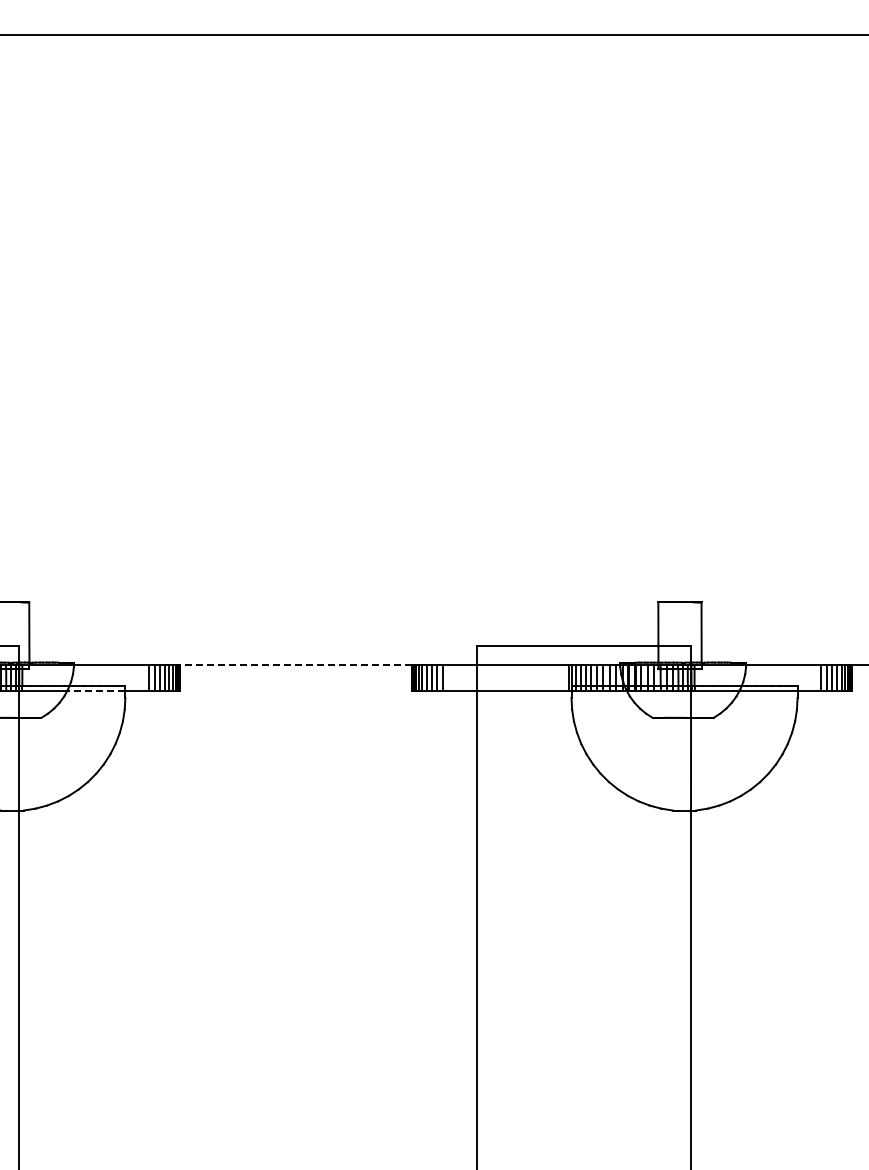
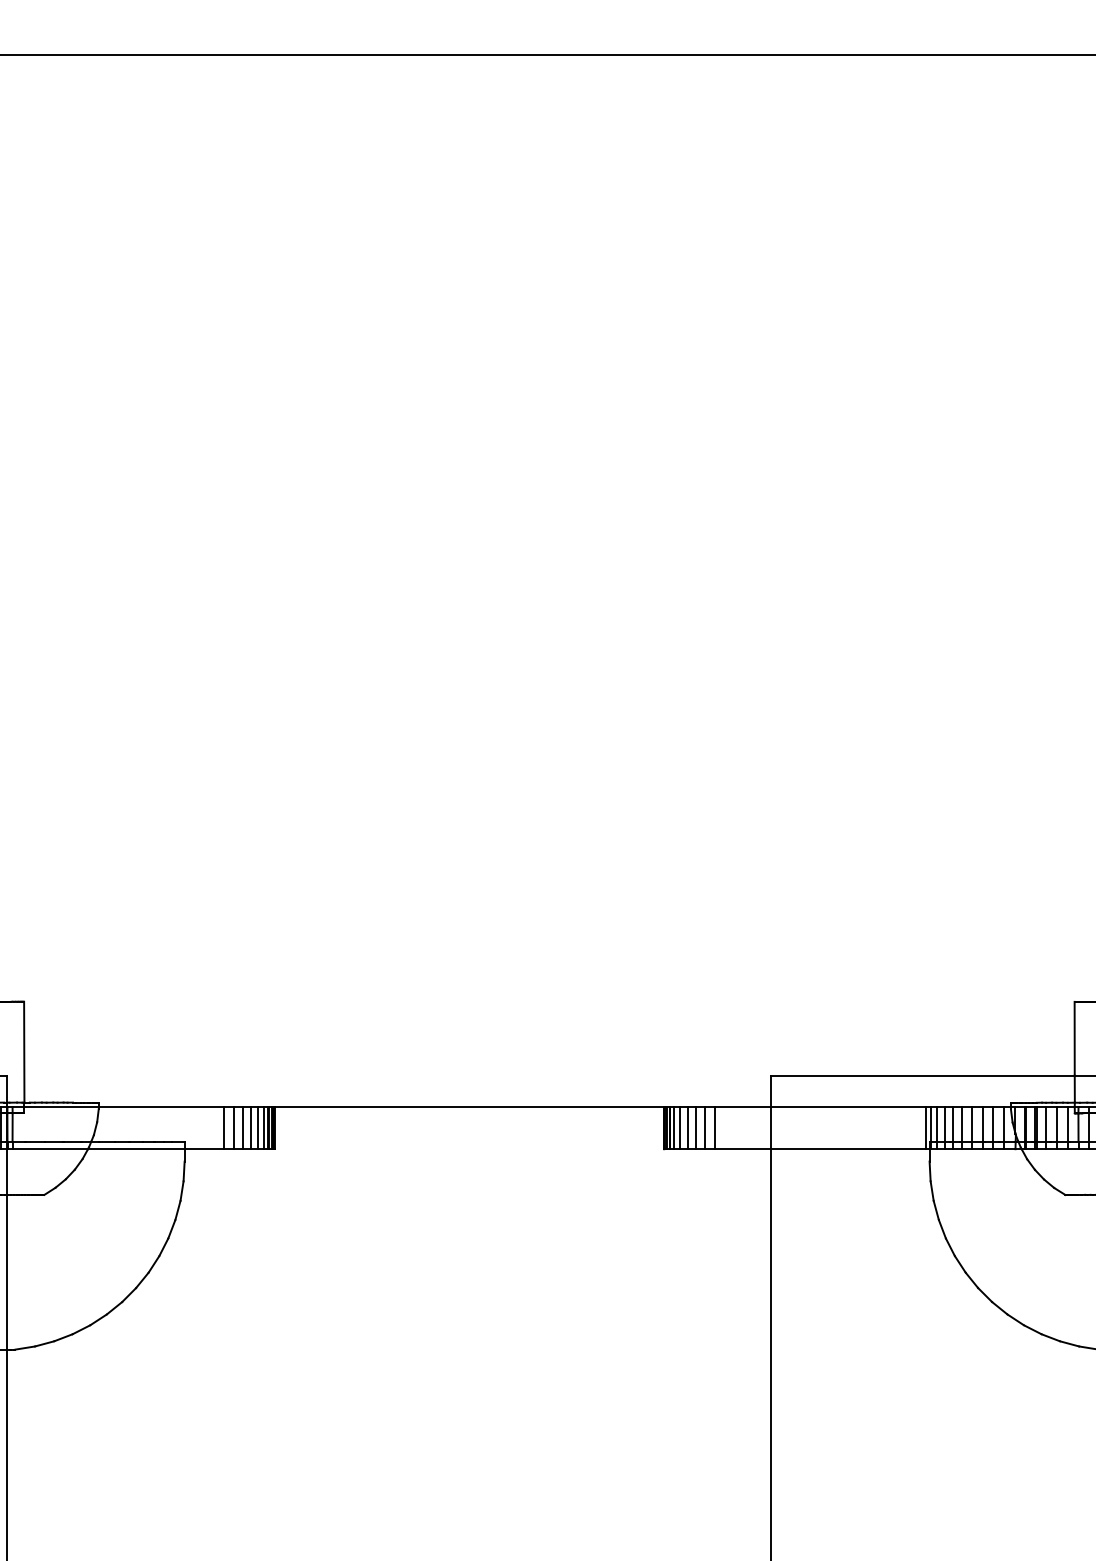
line: (295, 665) -> (468, 1107), dashed -> solid
line: (96, 690) -> (136, 1149), dashed -> solid

